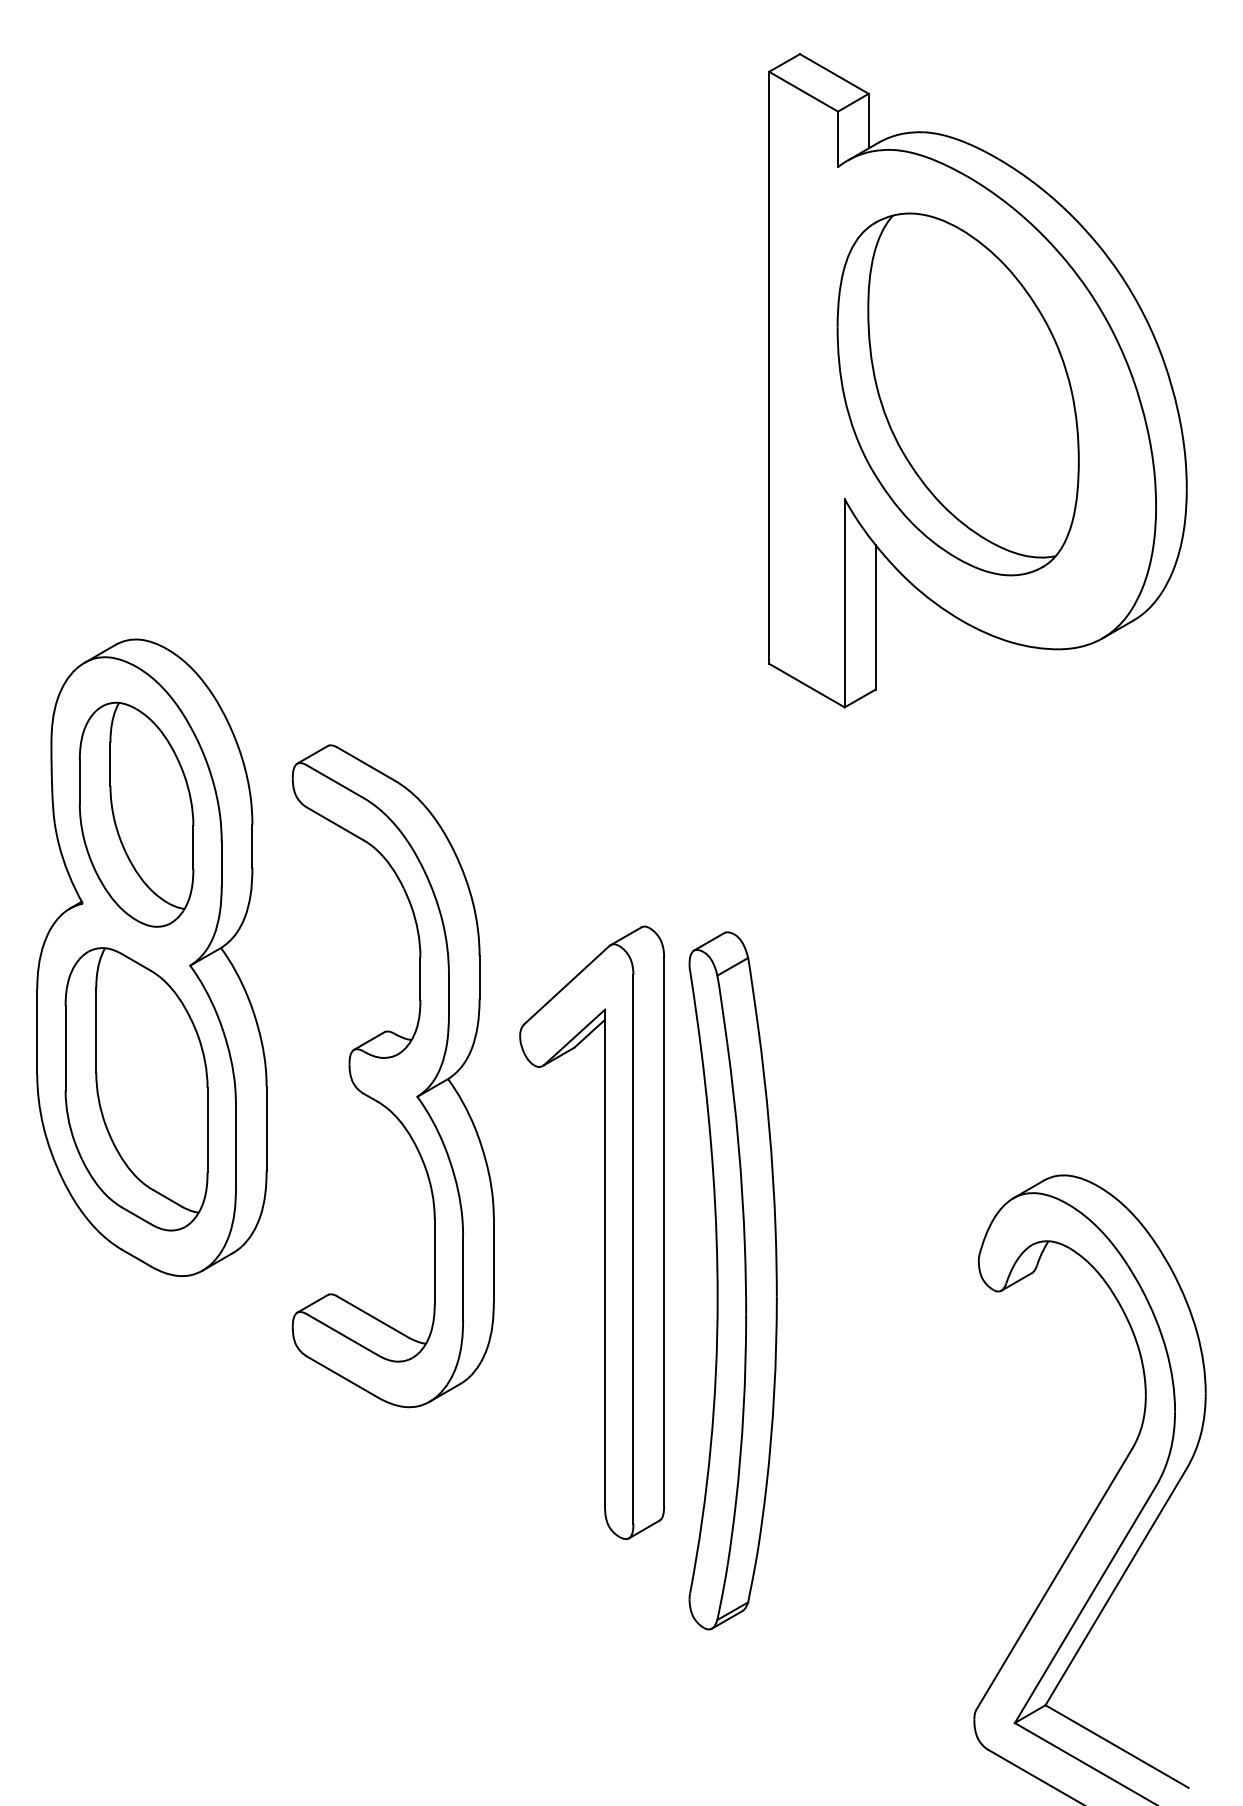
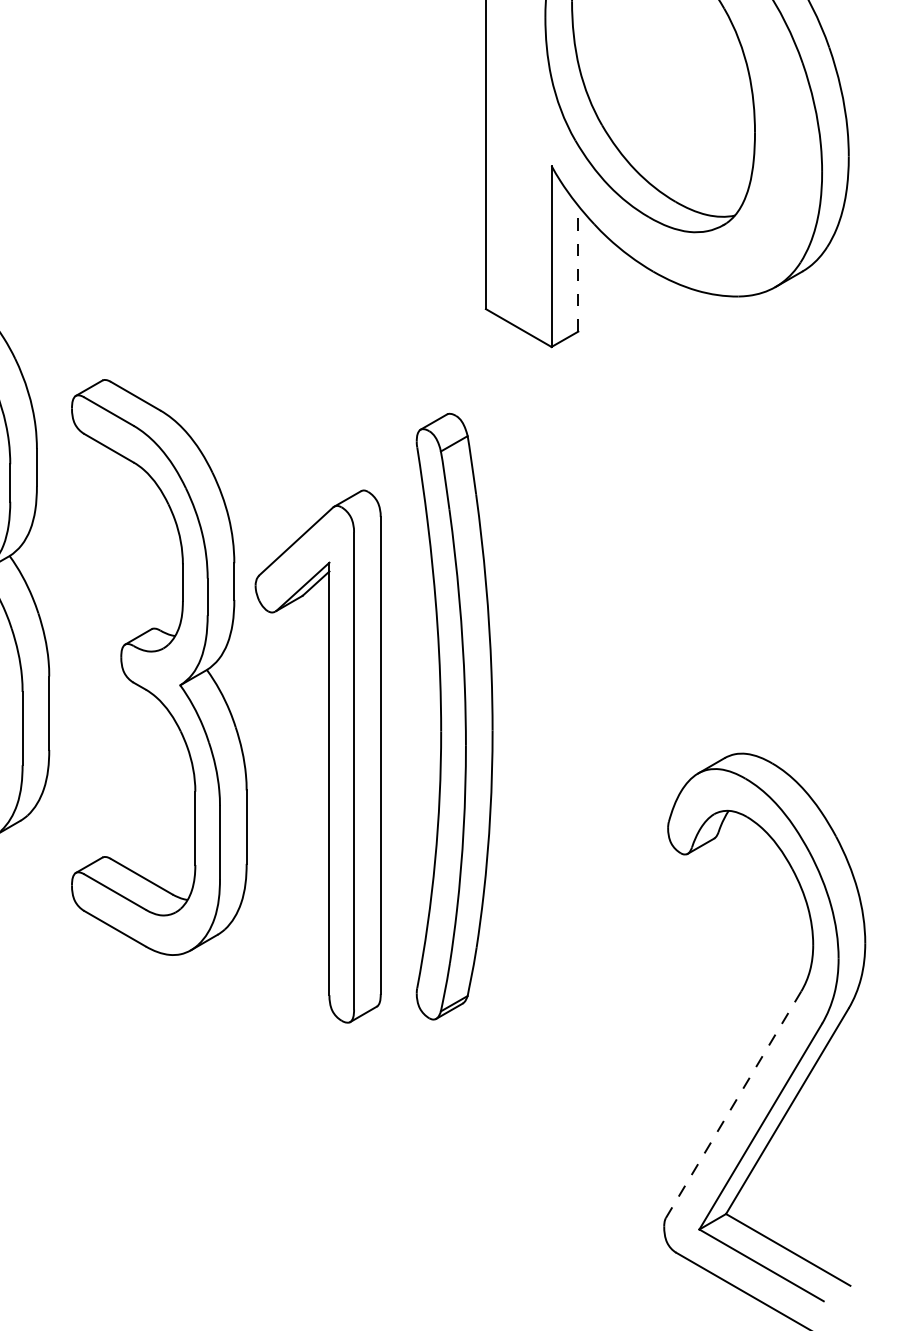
line: (875, 616) -> (578, 268), solid -> dashed
part: (604, 1232) -> (328, 756), moved
part: (732, 1280) -> (454, 716), moved
line: (1054, 1579) -> (733, 1104), solid -> dashed

